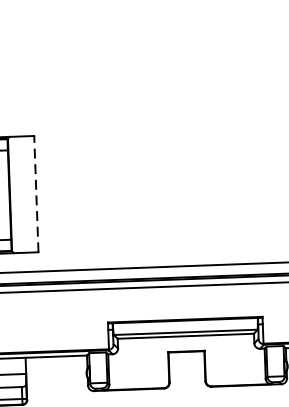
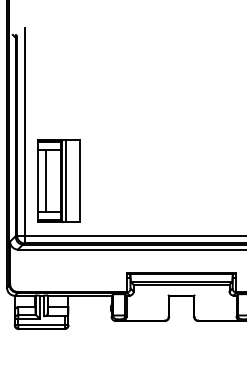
line: (36, 194) -> (80, 181), dashed -> solid
line: (16, 195) -> (66, 181), added

